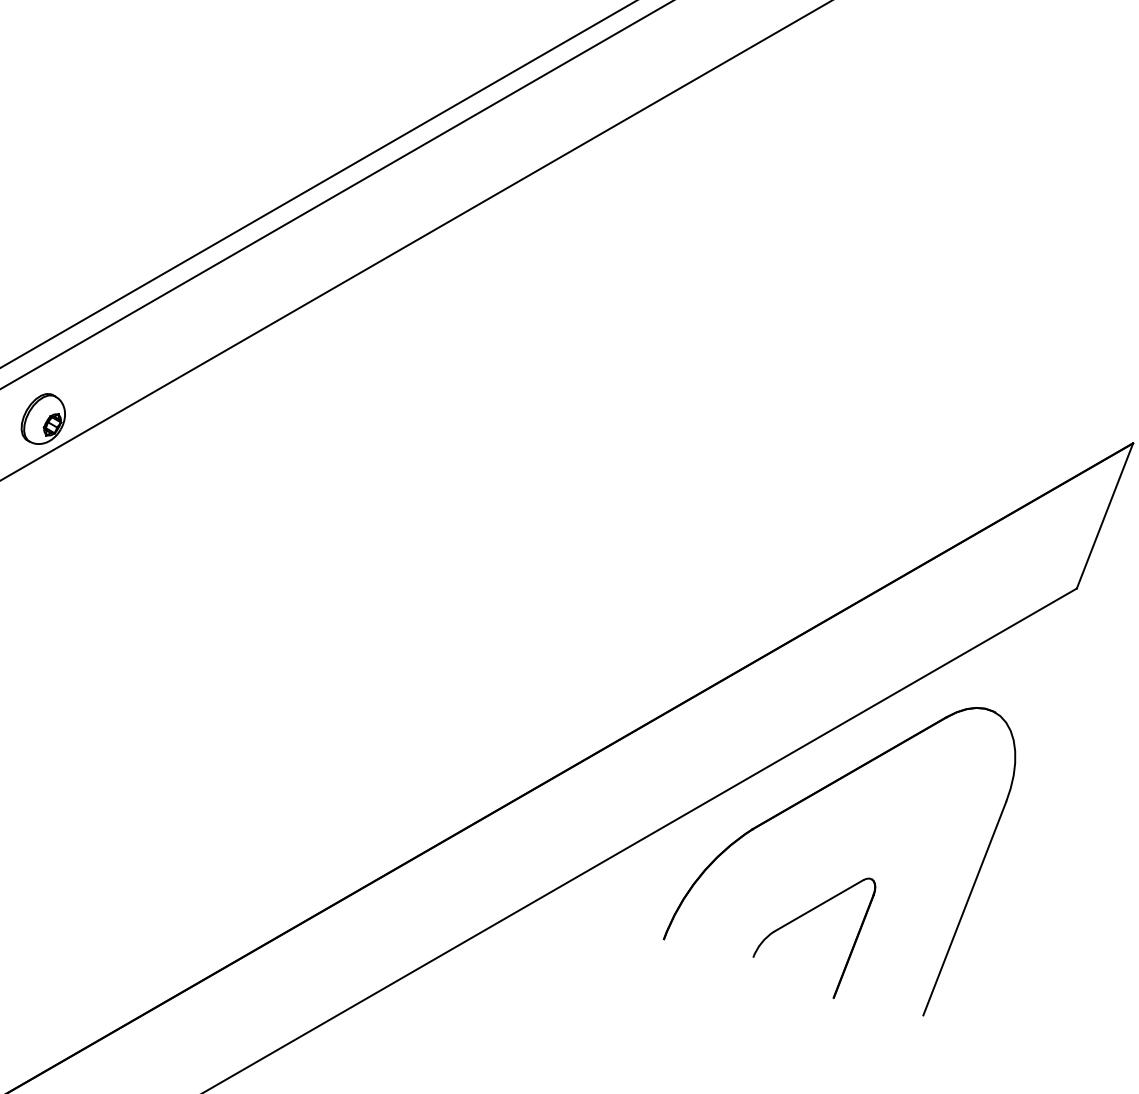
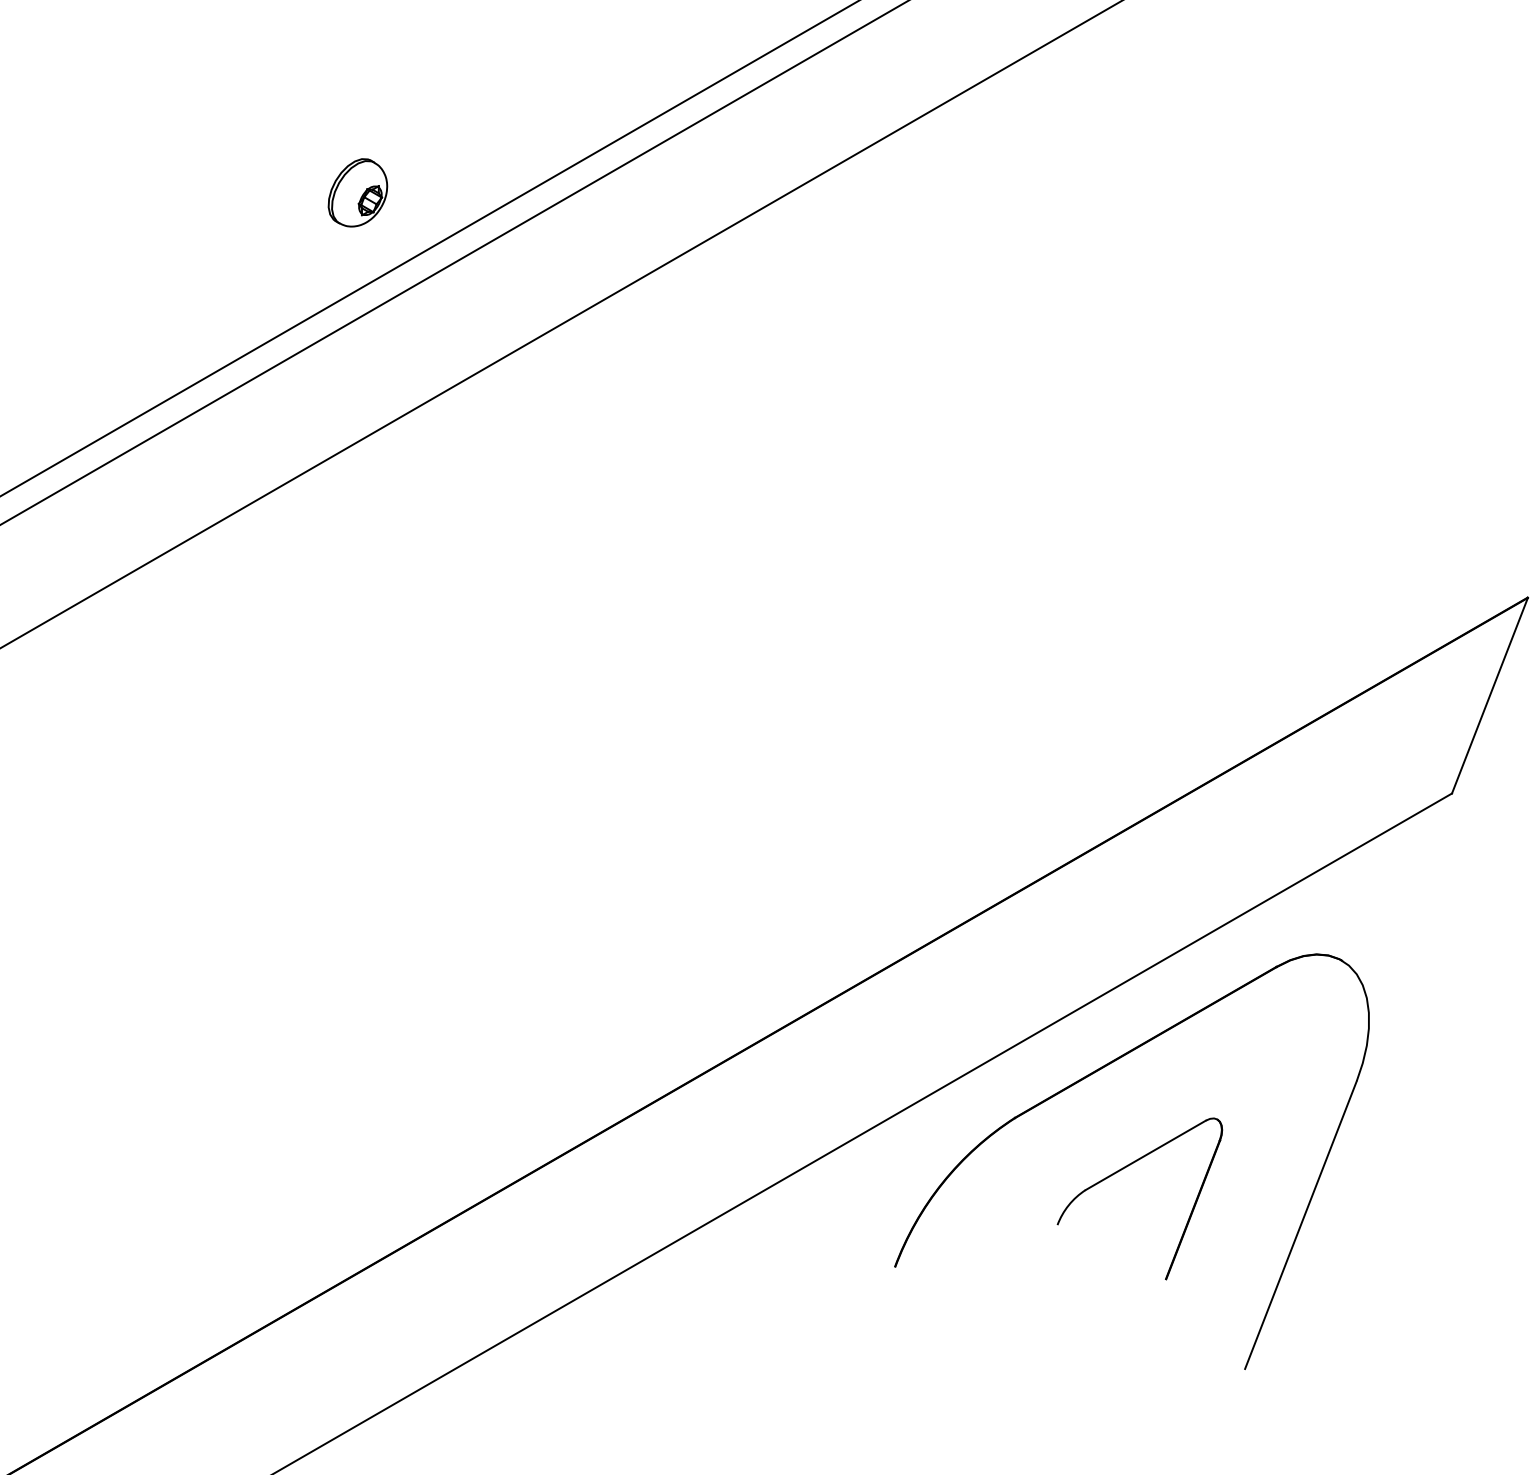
part: (42, 418) -> (356, 192), moved
part: (804, 915) -> (1126, 1168), moved

